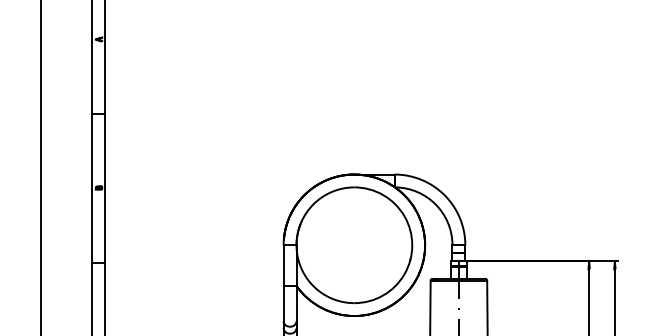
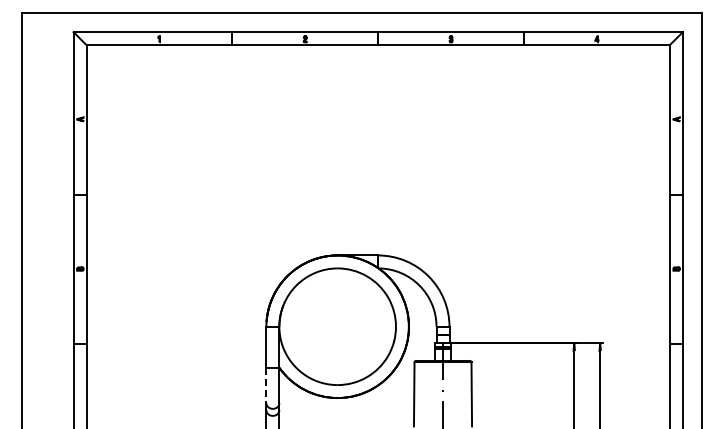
line: (283, 303) -> (266, 385), solid -> dashed

